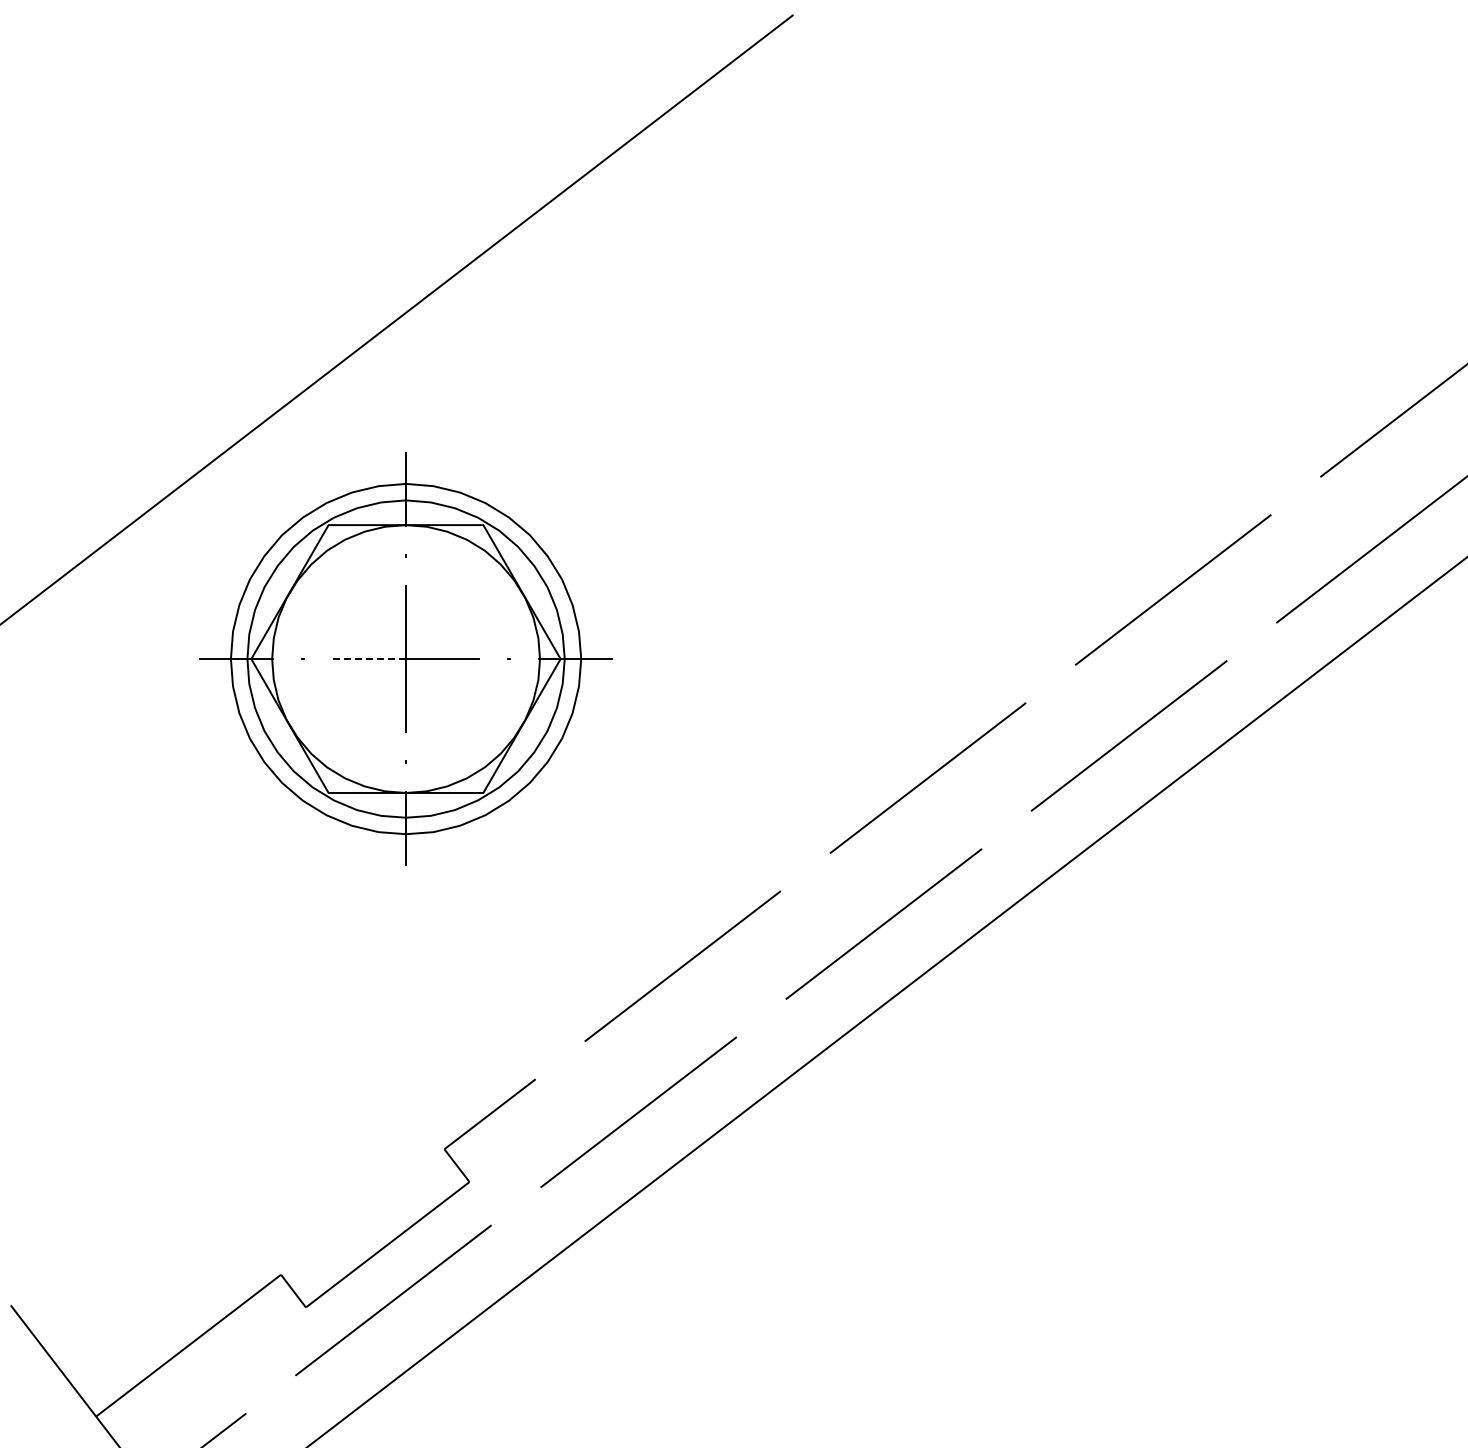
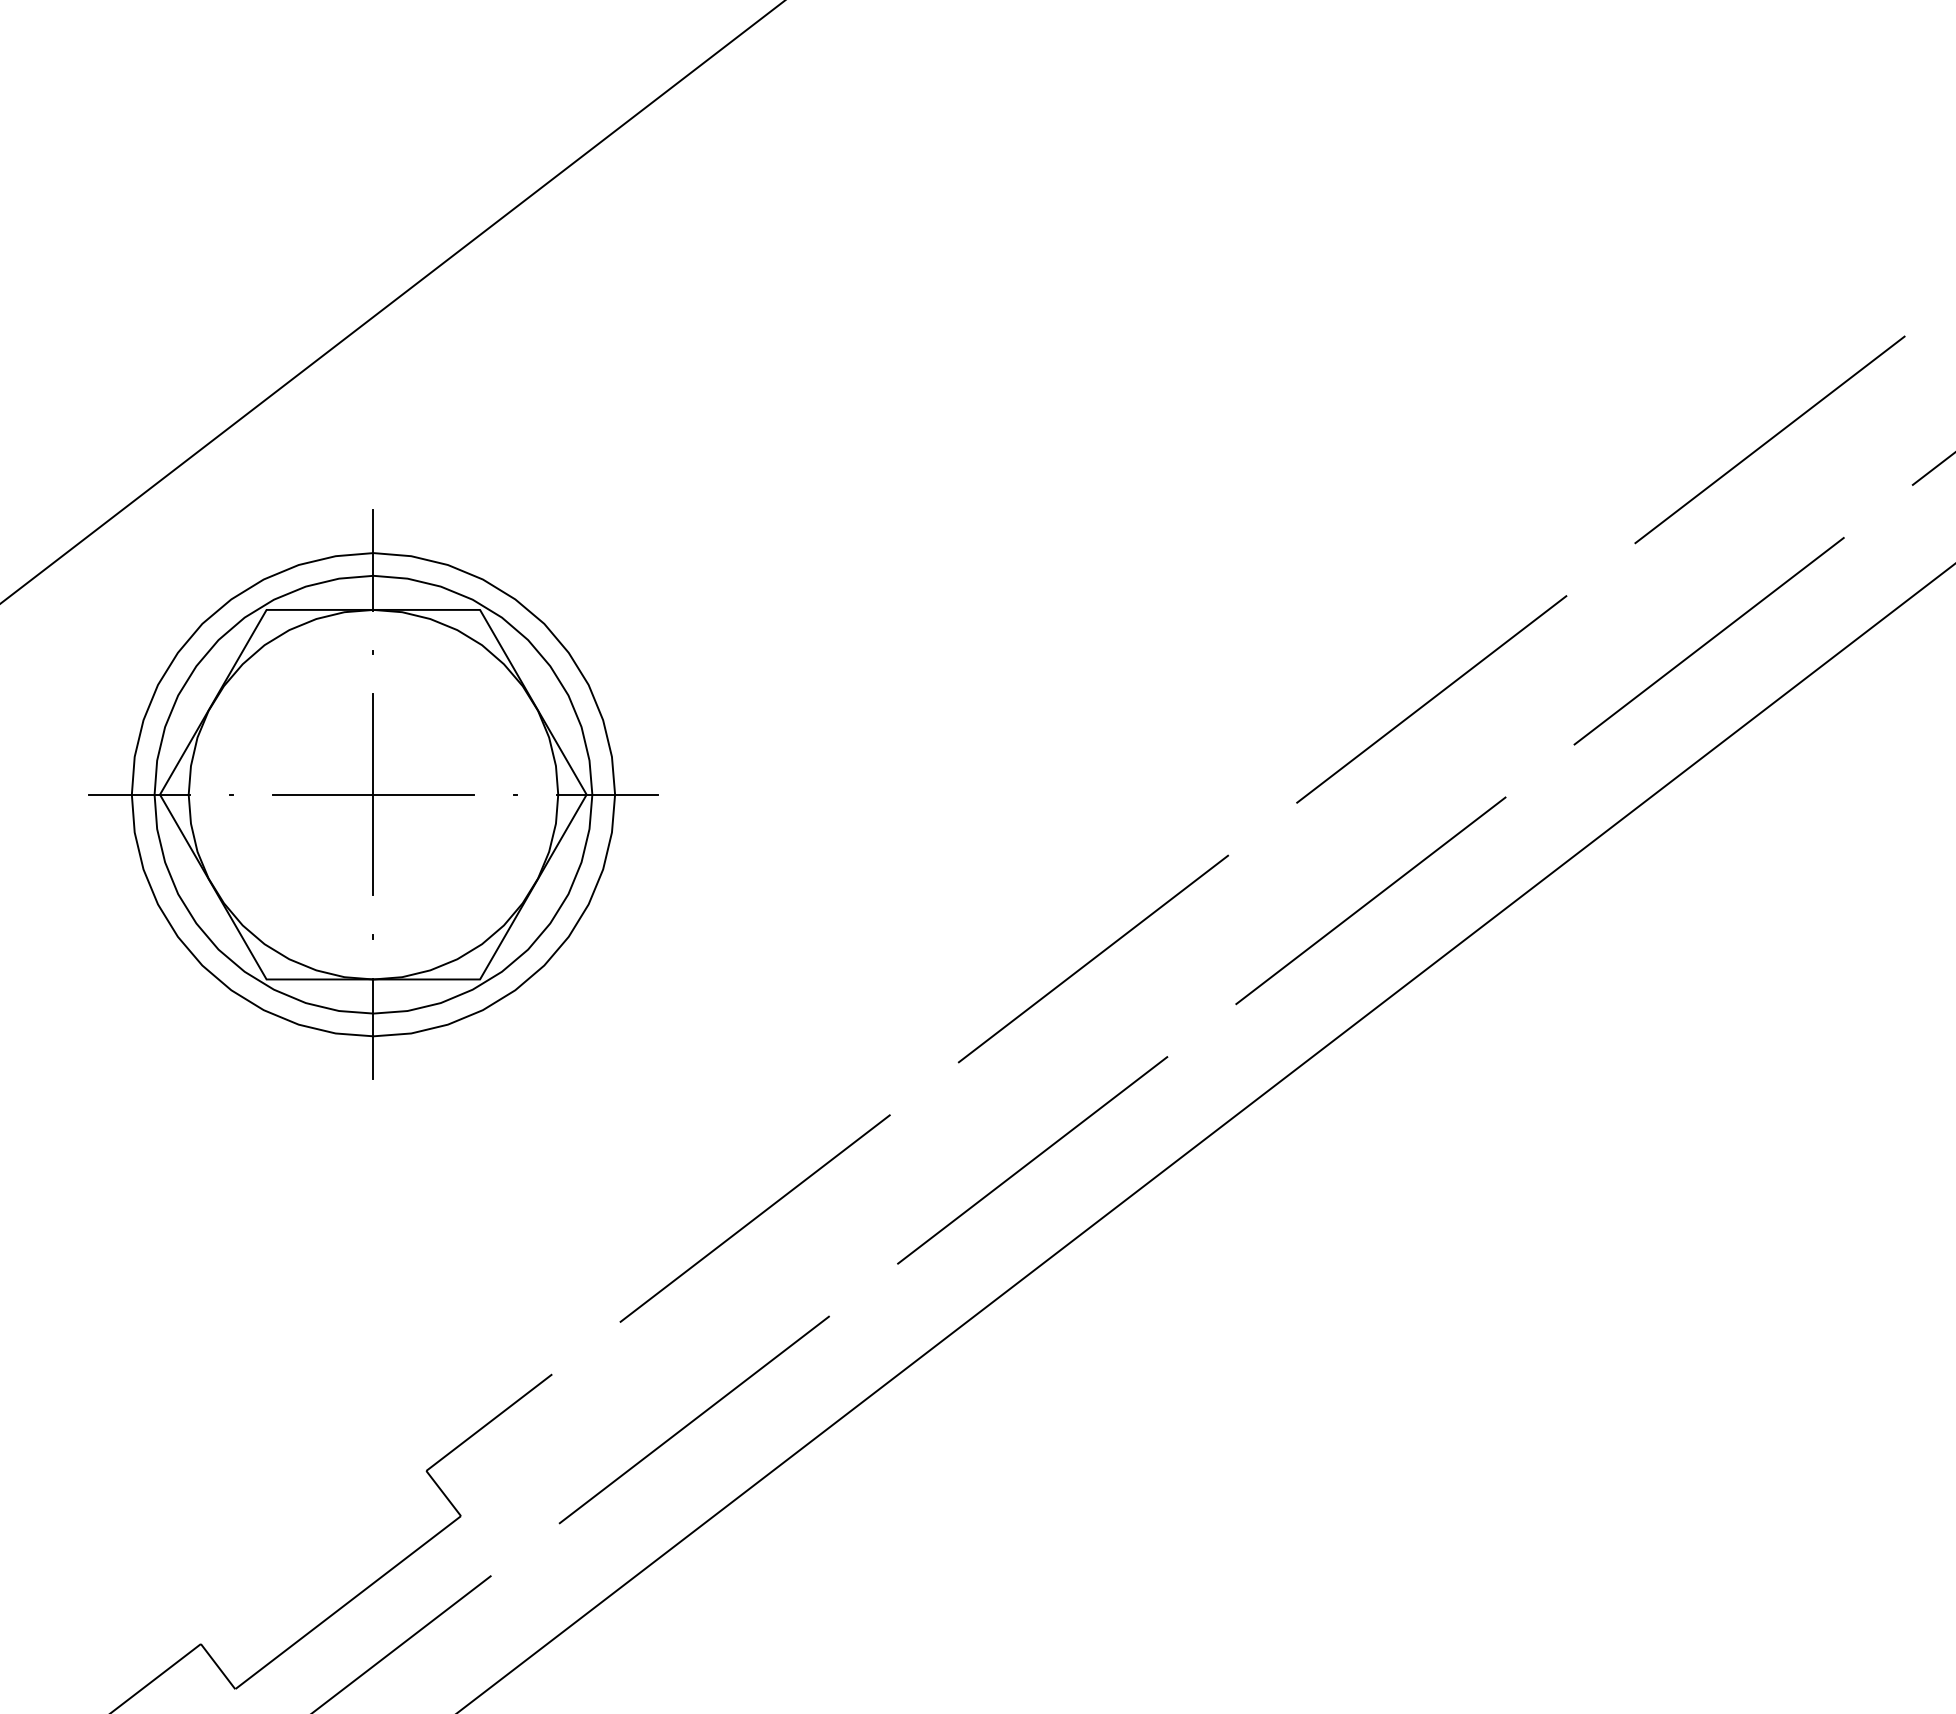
line: (369, 659) -> (322, 795), dashed -> solid

